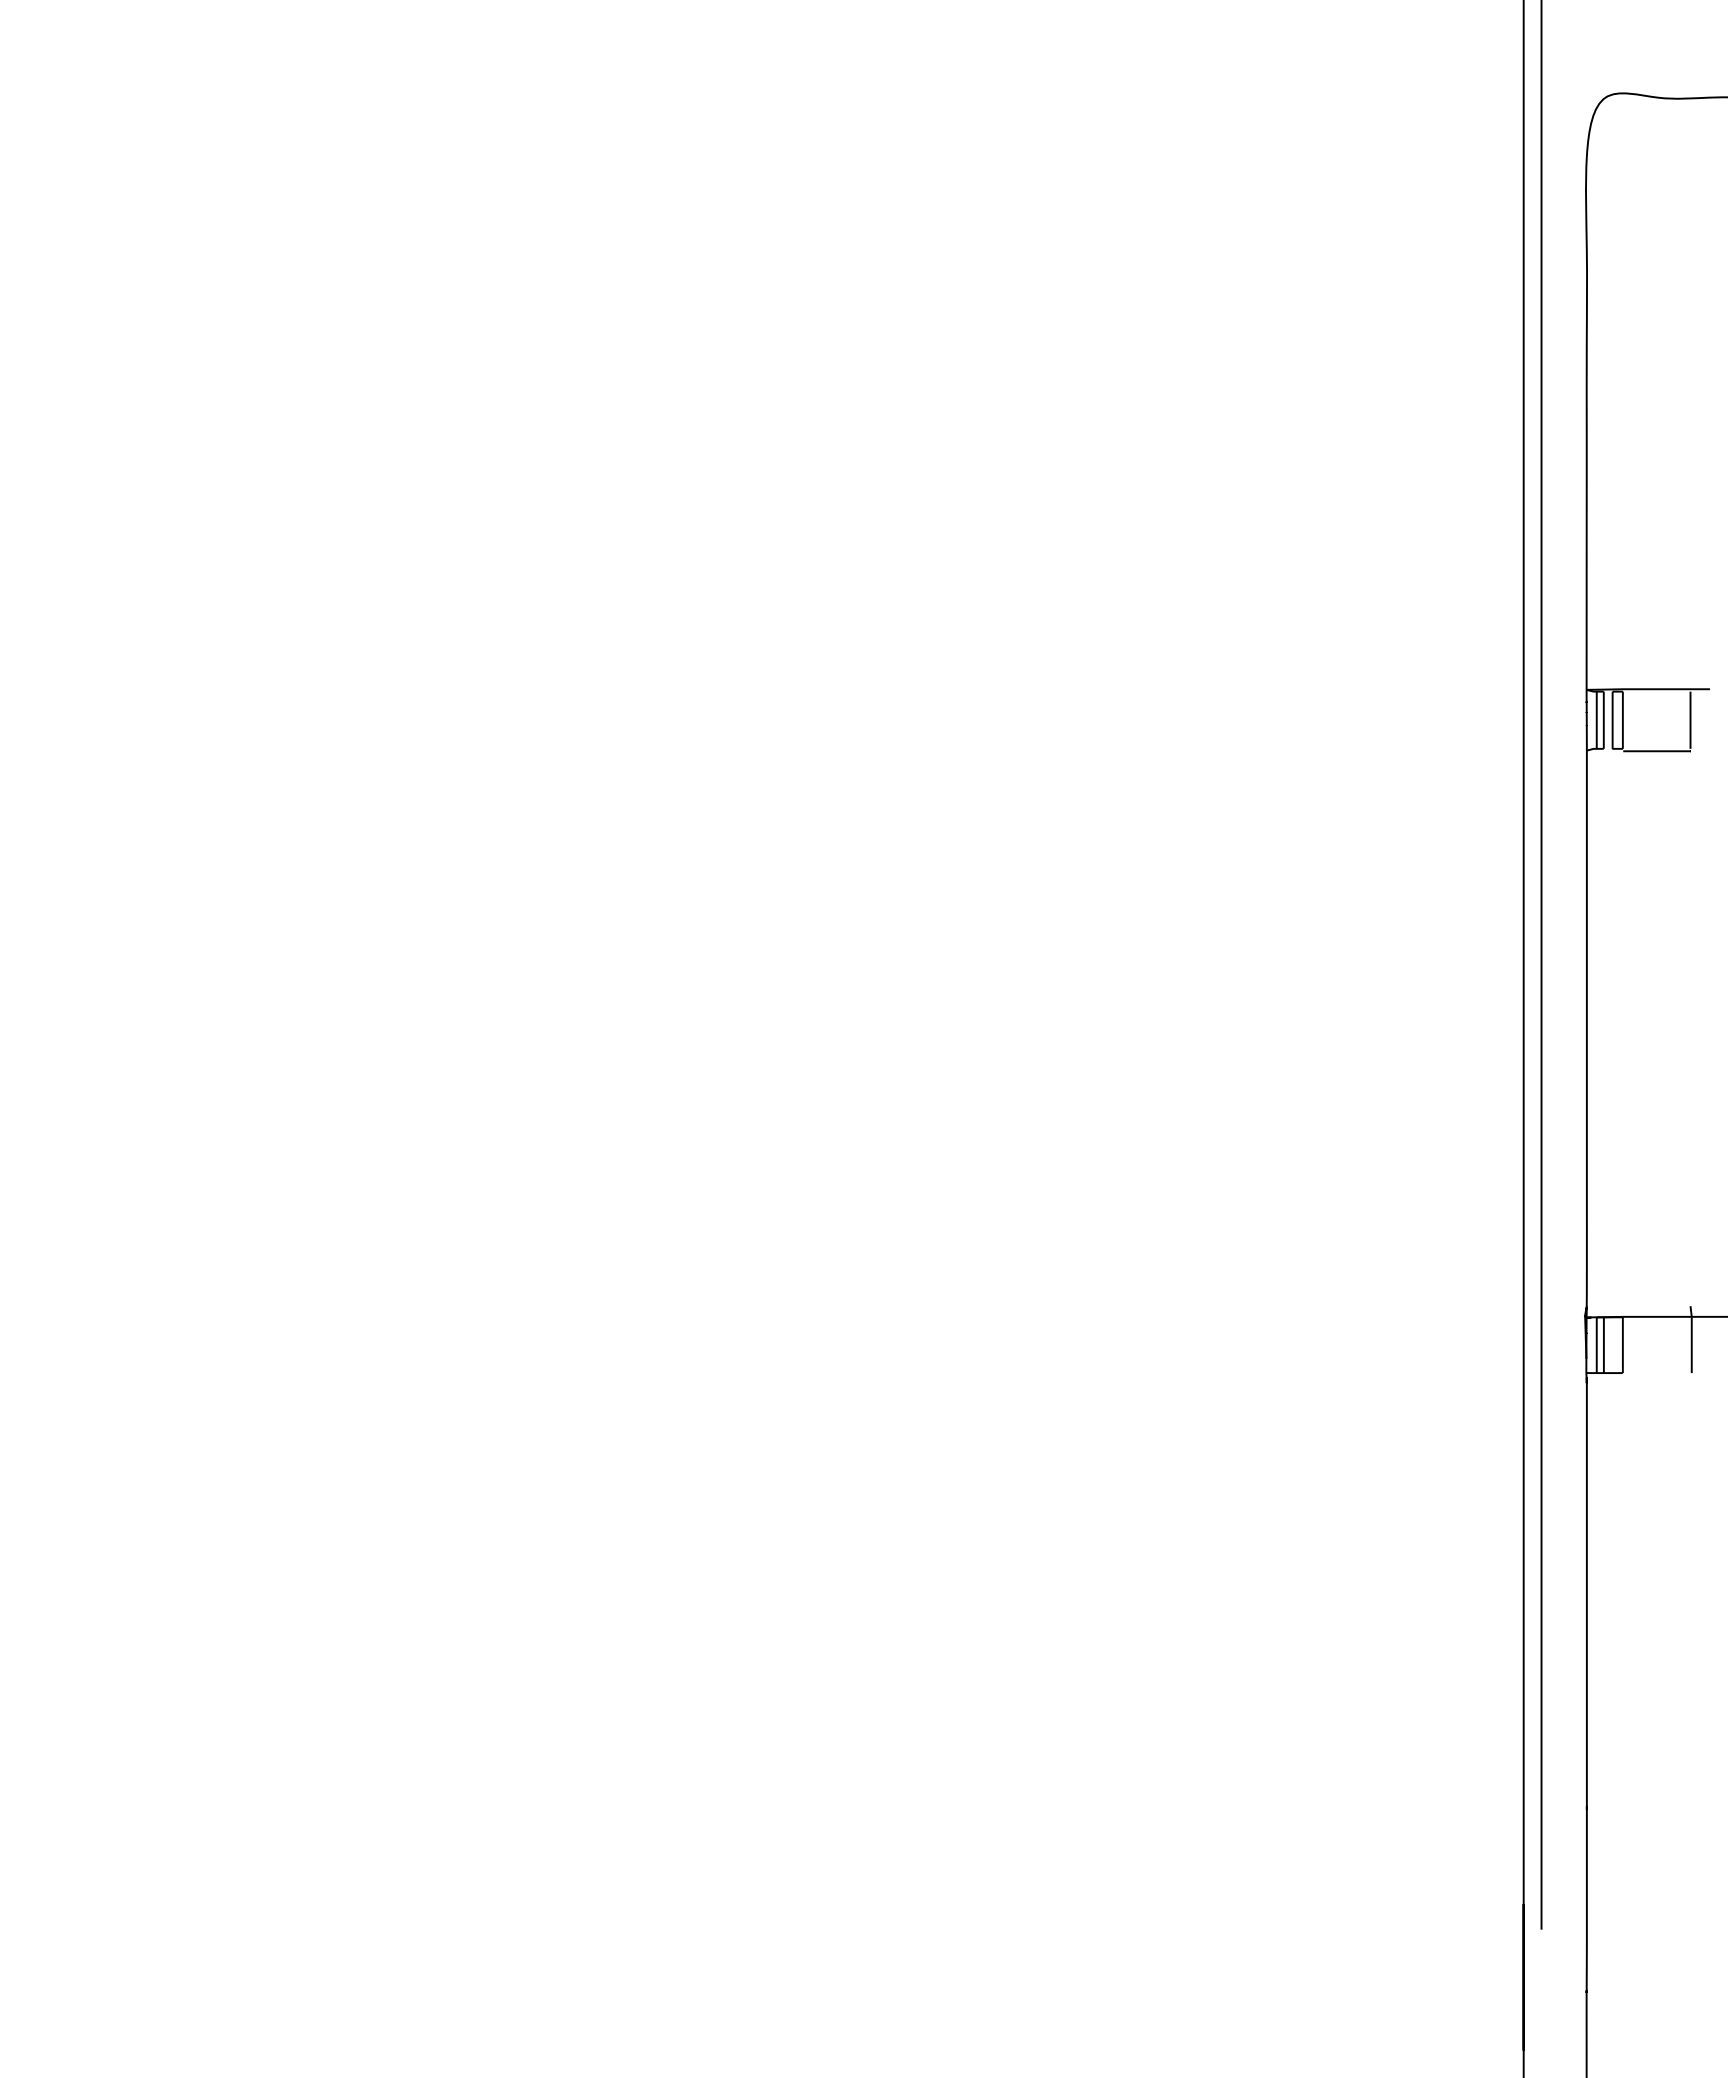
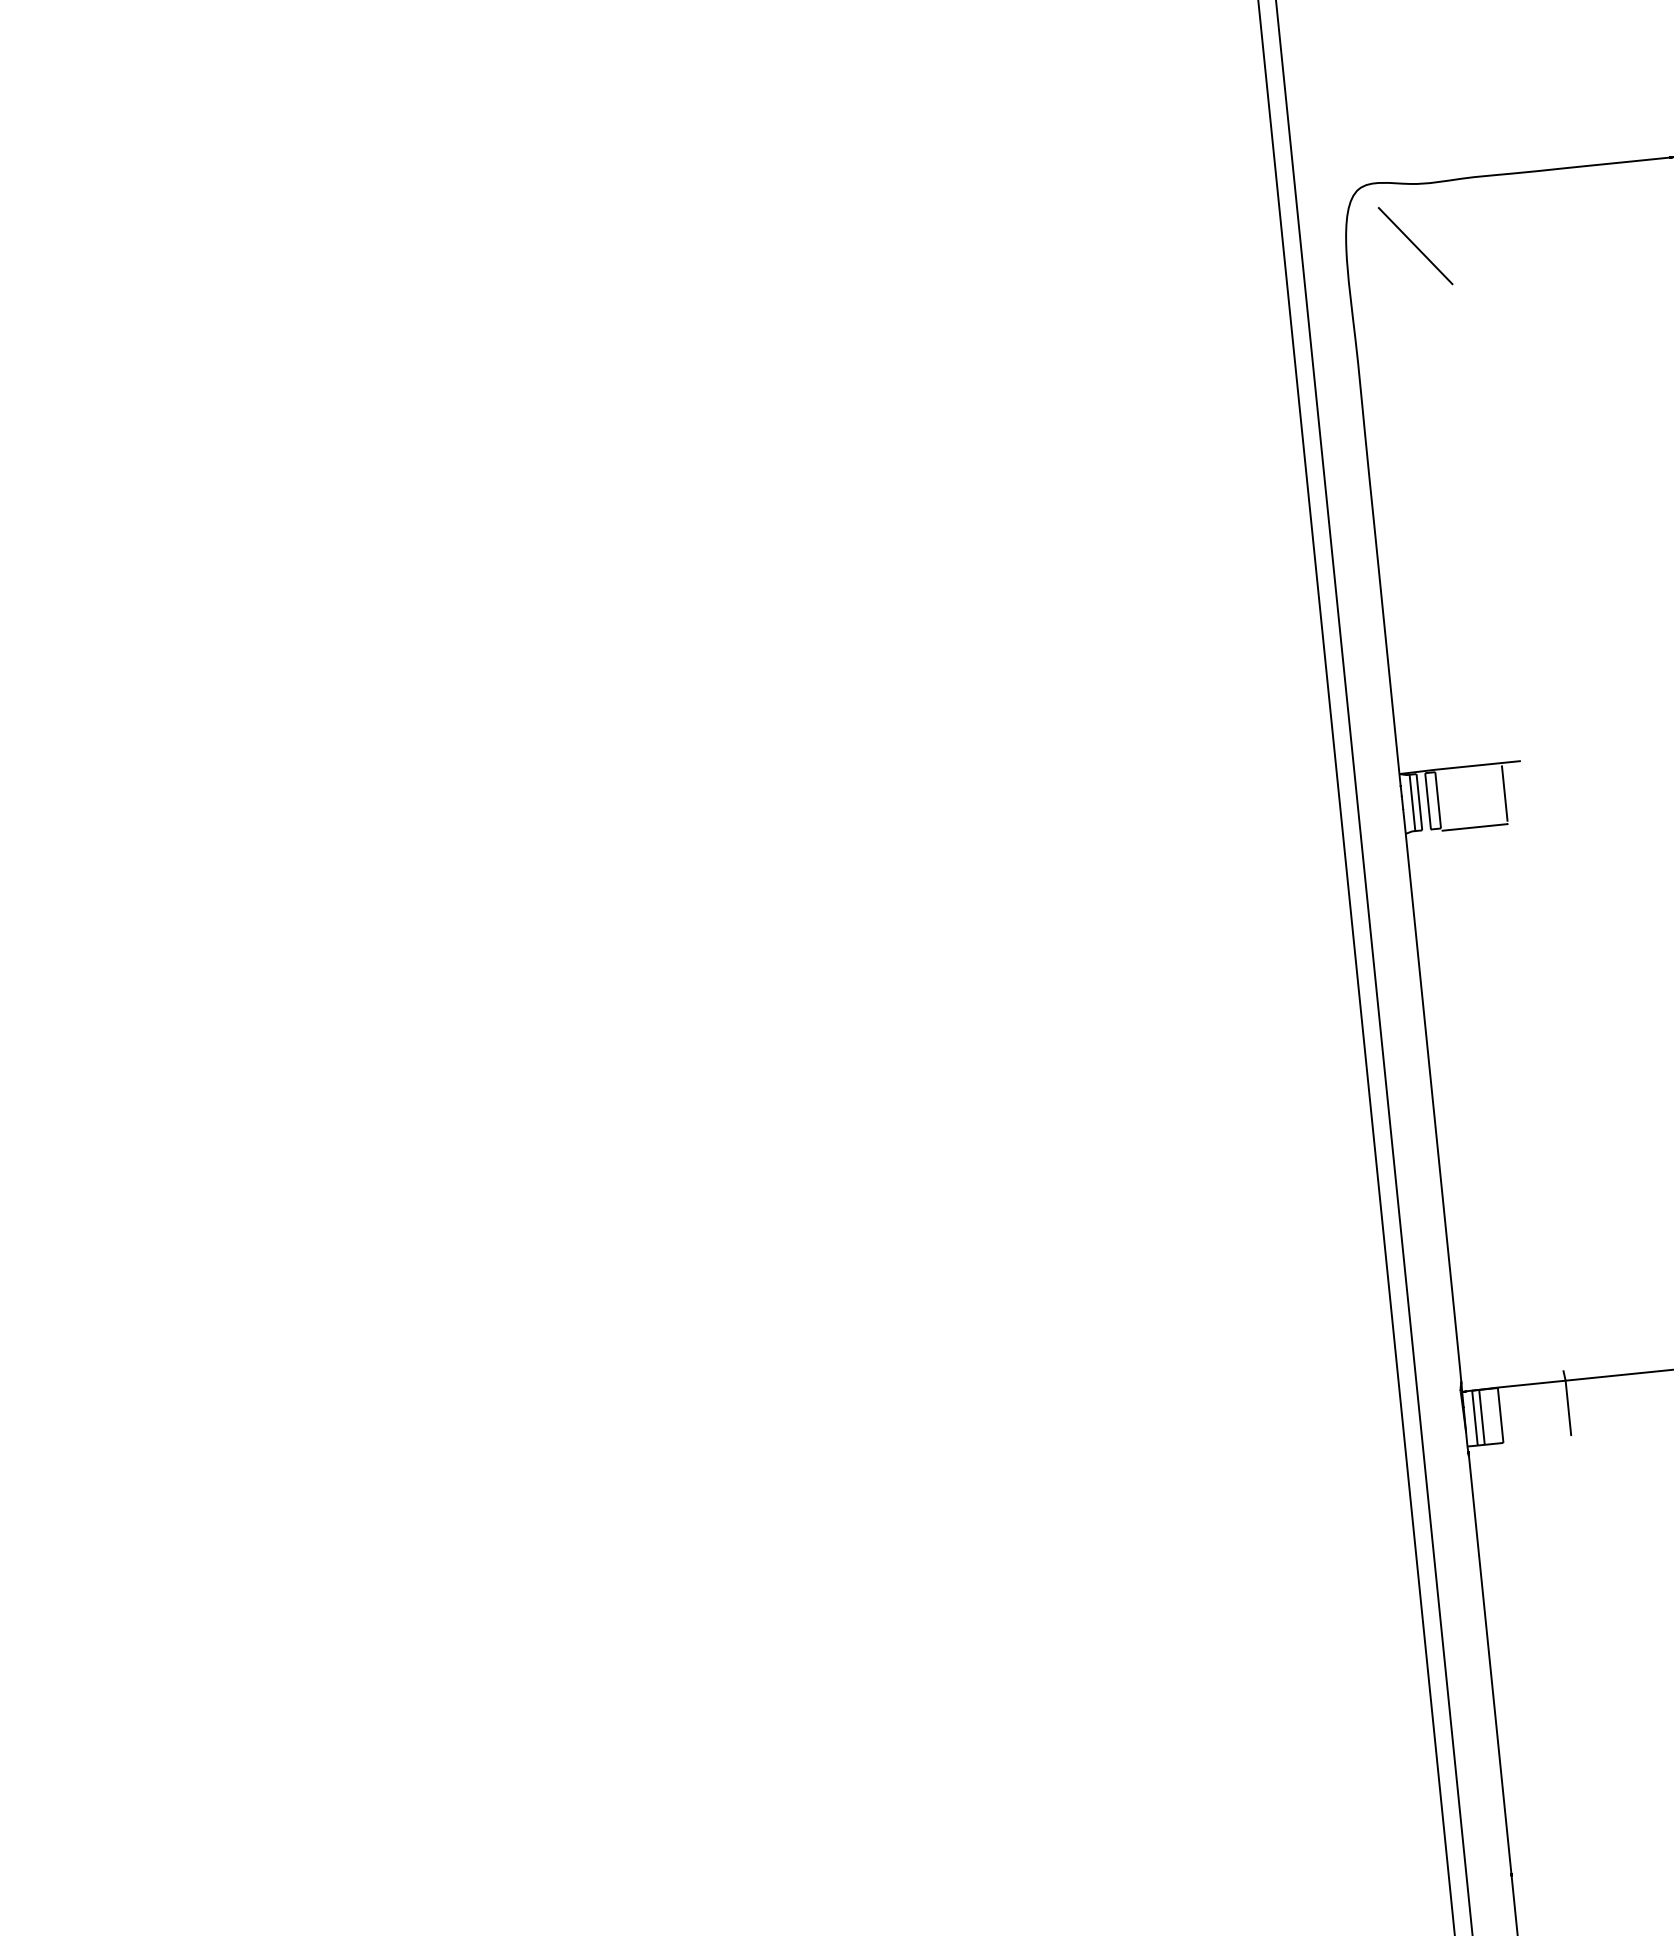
line: (1656, 160) -> (1415, 245), added

